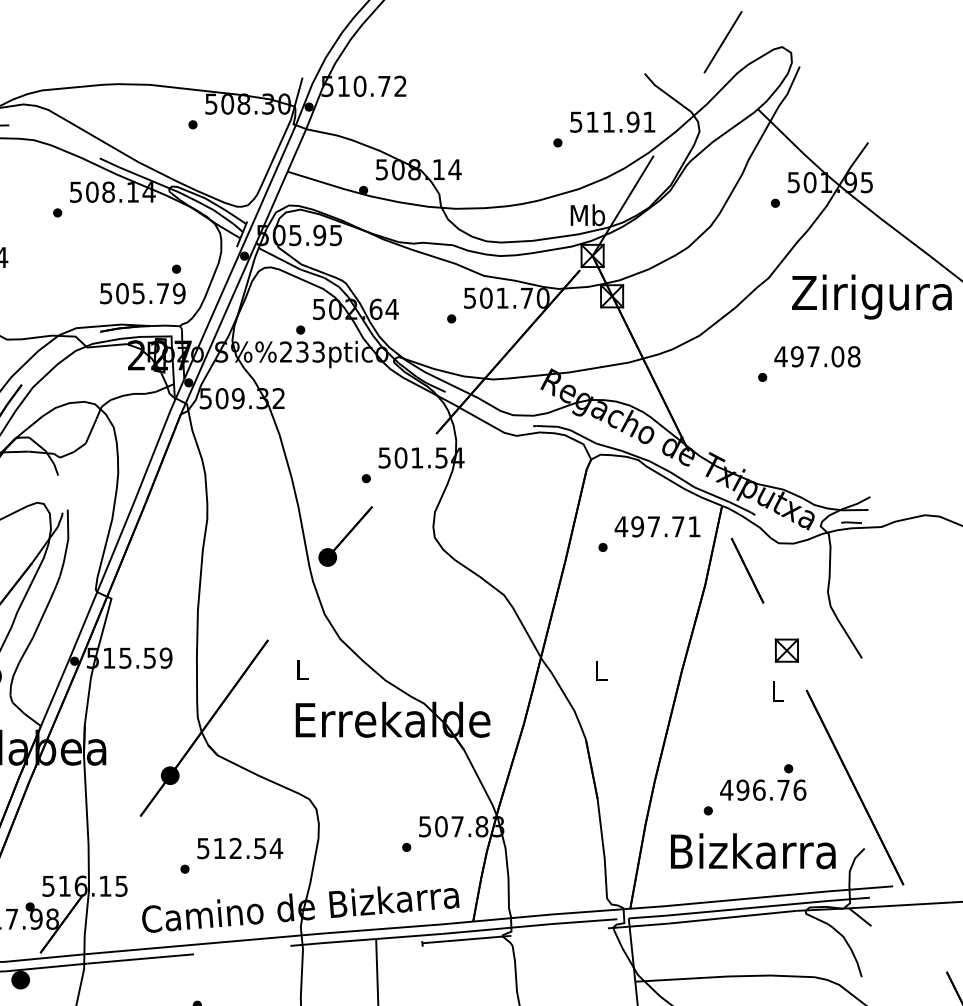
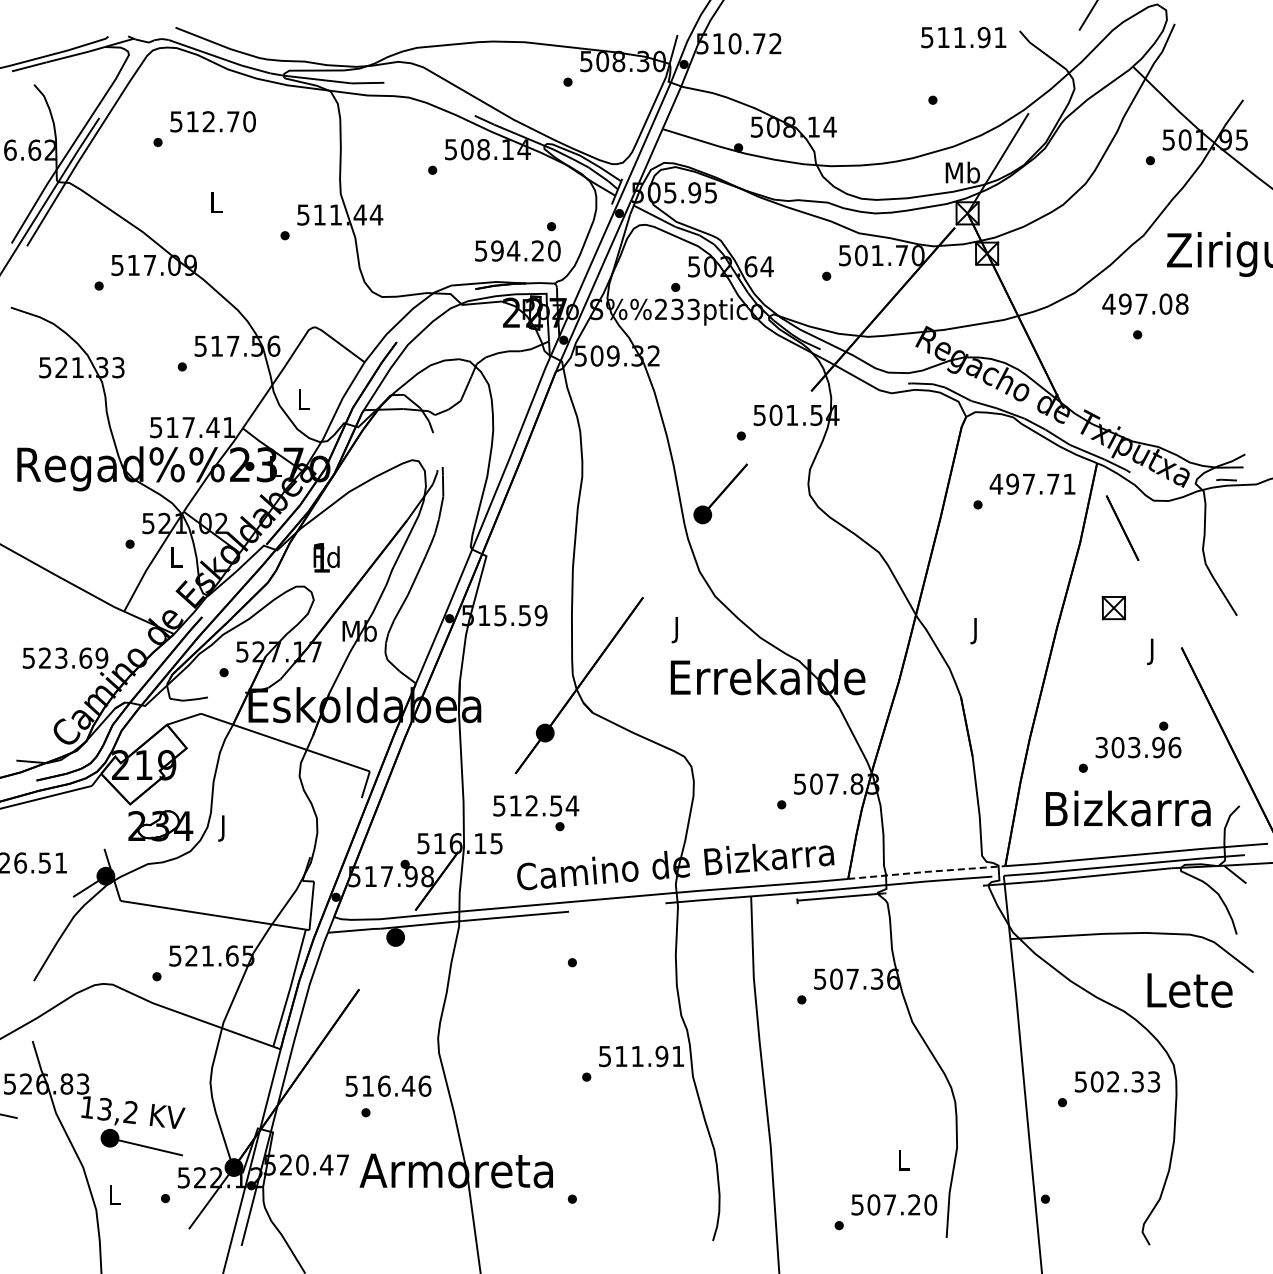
text: (612, 122) -> (963, 37), moved
text: (150, 293) -> (525, 250), 505.79 -> 594.20
text: (817, 356) -> (1145, 303), moved
part: (786, 650) -> (1113, 607), moved
text: (302, 673) -> (677, 630), L -> J
text: (601, 674) -> (976, 631), L -> J
text: (777, 694) -> (1152, 651), L -> J
text: (754, 790) -> (1129, 747), 496.76 -> 303.96
text: (240, 848) -> (536, 805), moved
line: (551, 914) -> (926, 871), solid -> dashed

